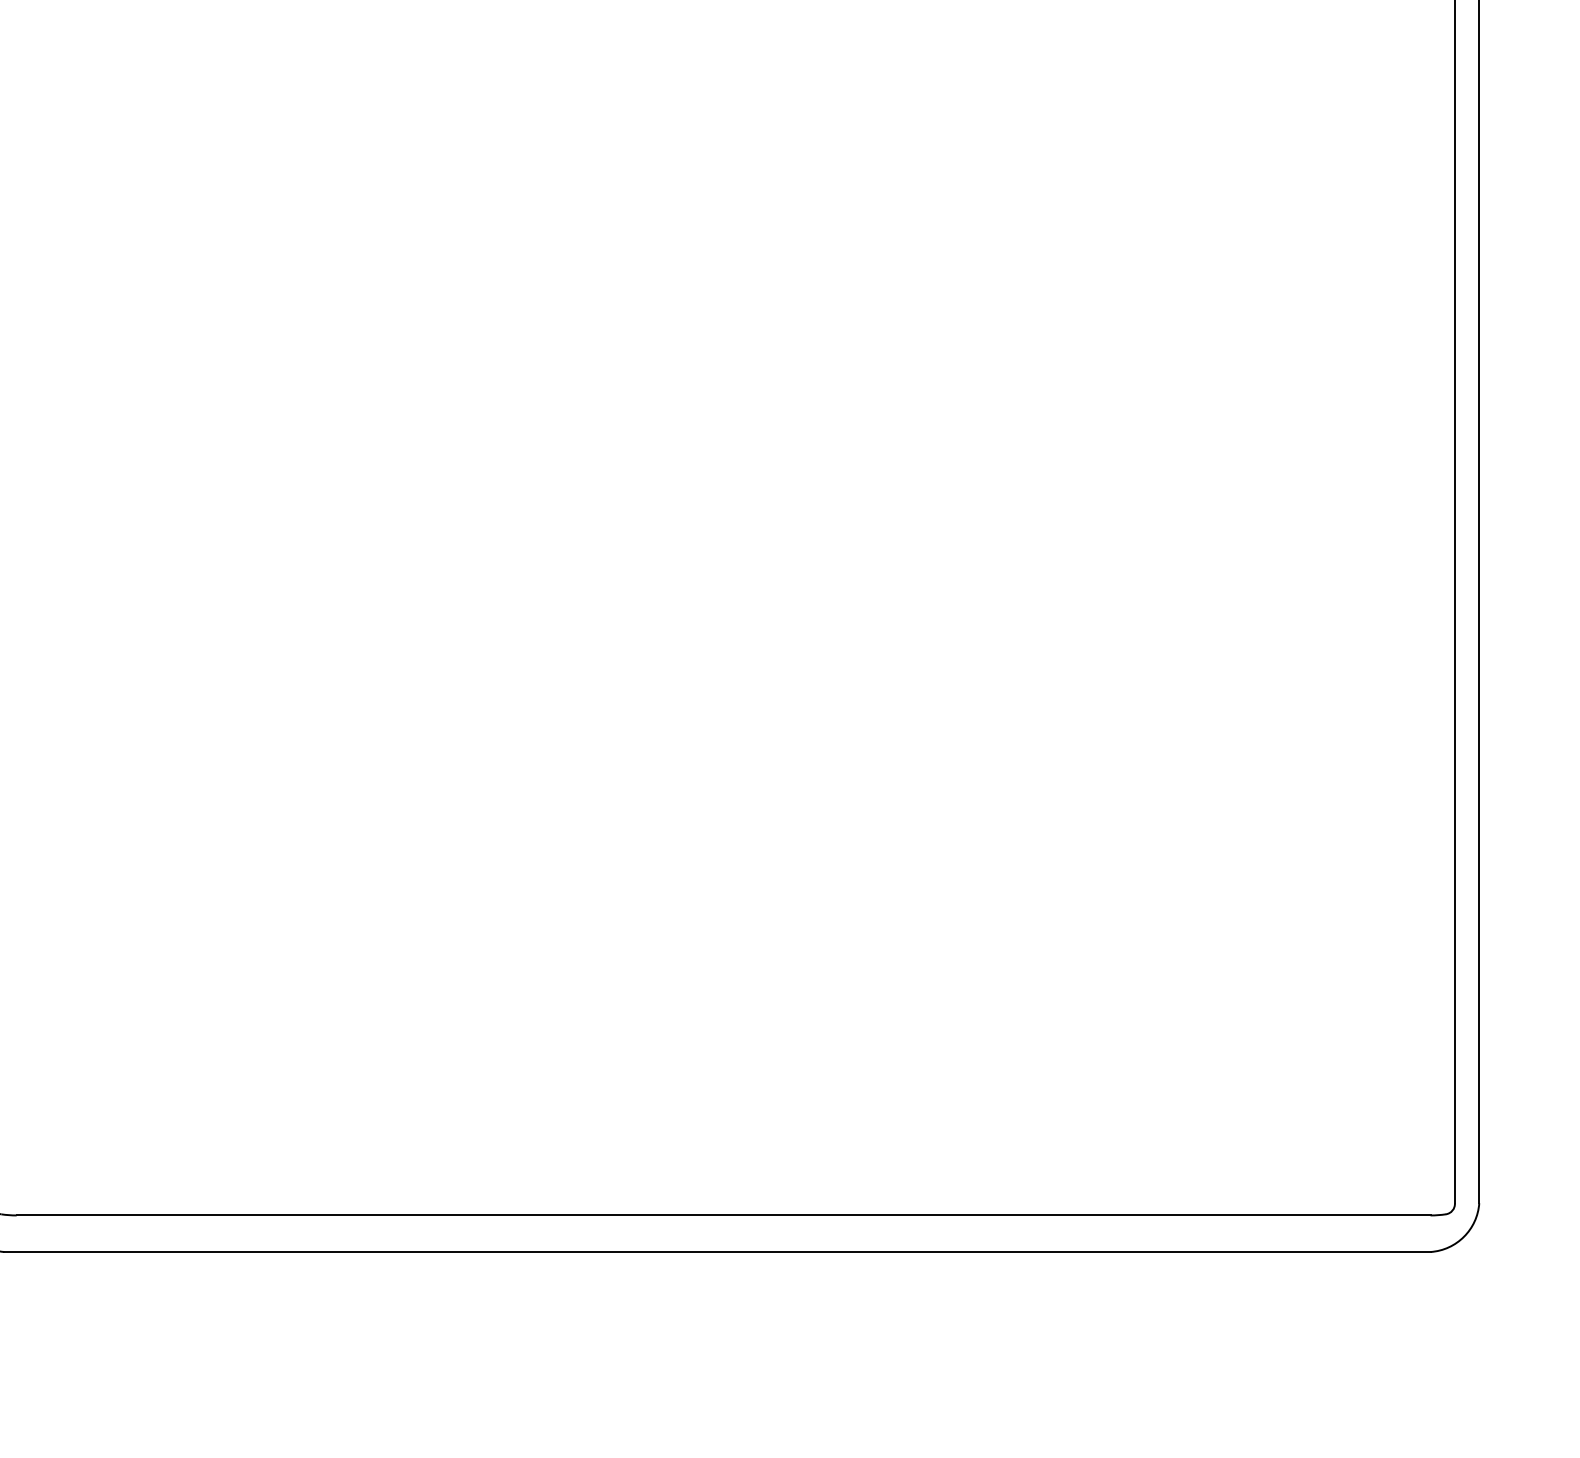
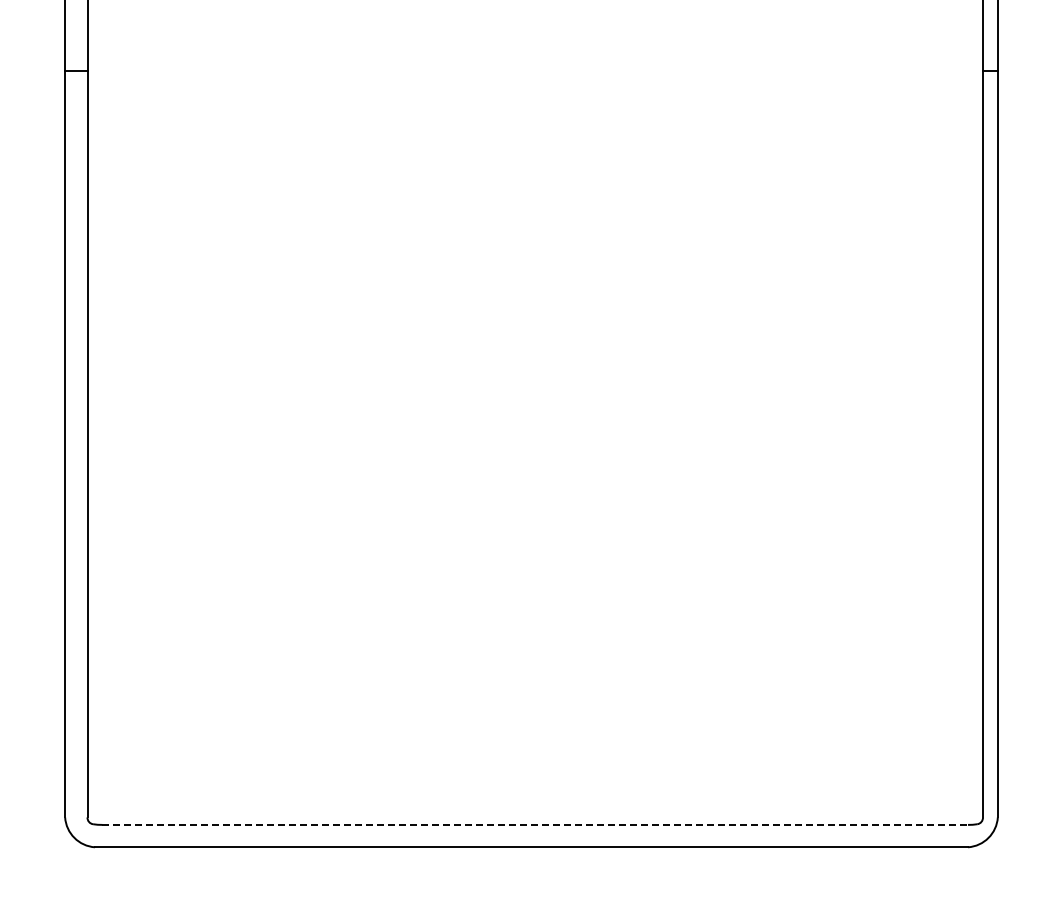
line: (724, 1214) -> (535, 824), solid -> dashed

